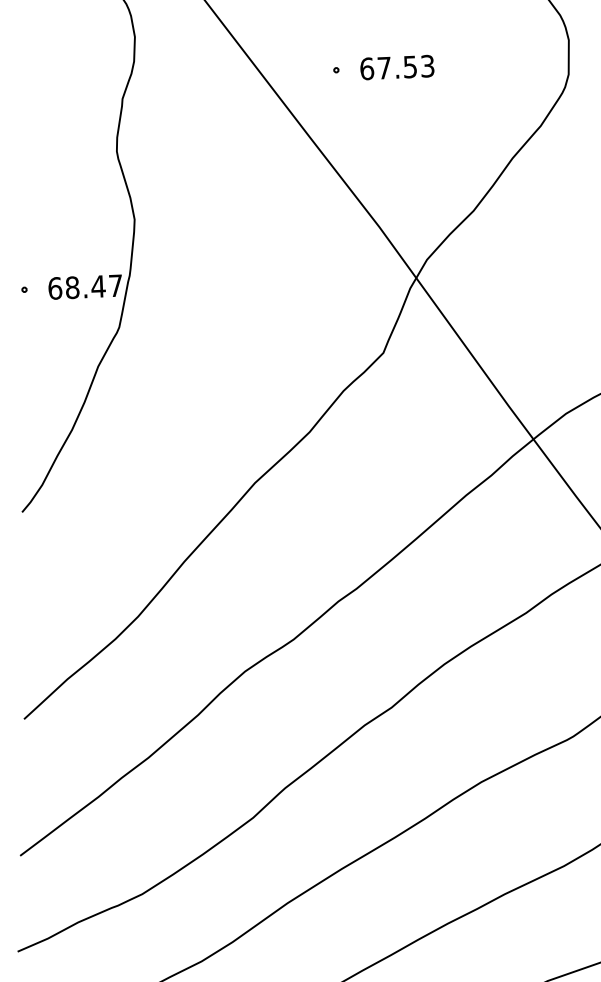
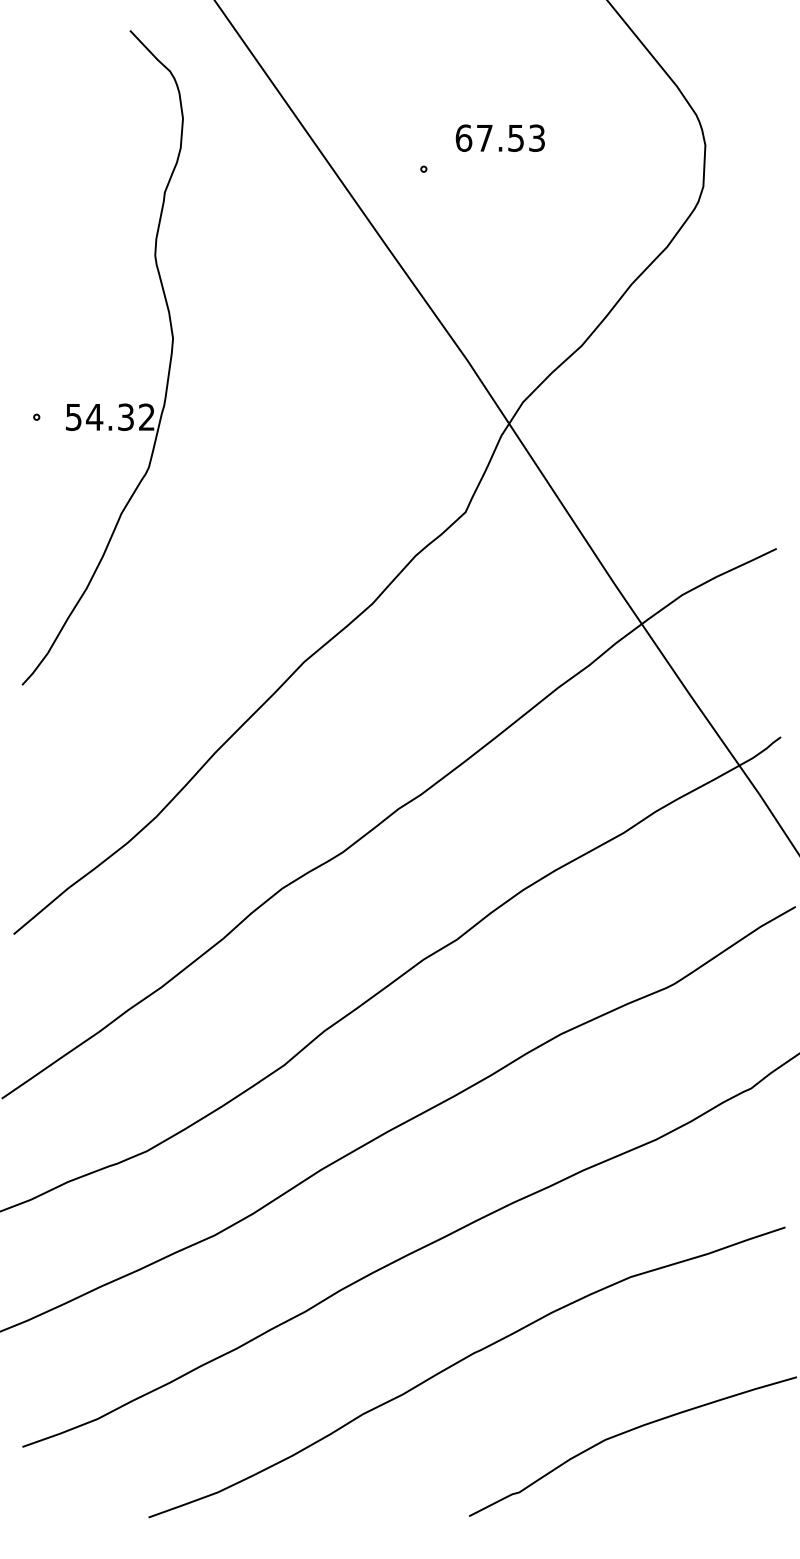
text: (396, 66) -> (499, 137), moved
text: (84, 287) -> (109, 417), 68.47 -> 54.32

